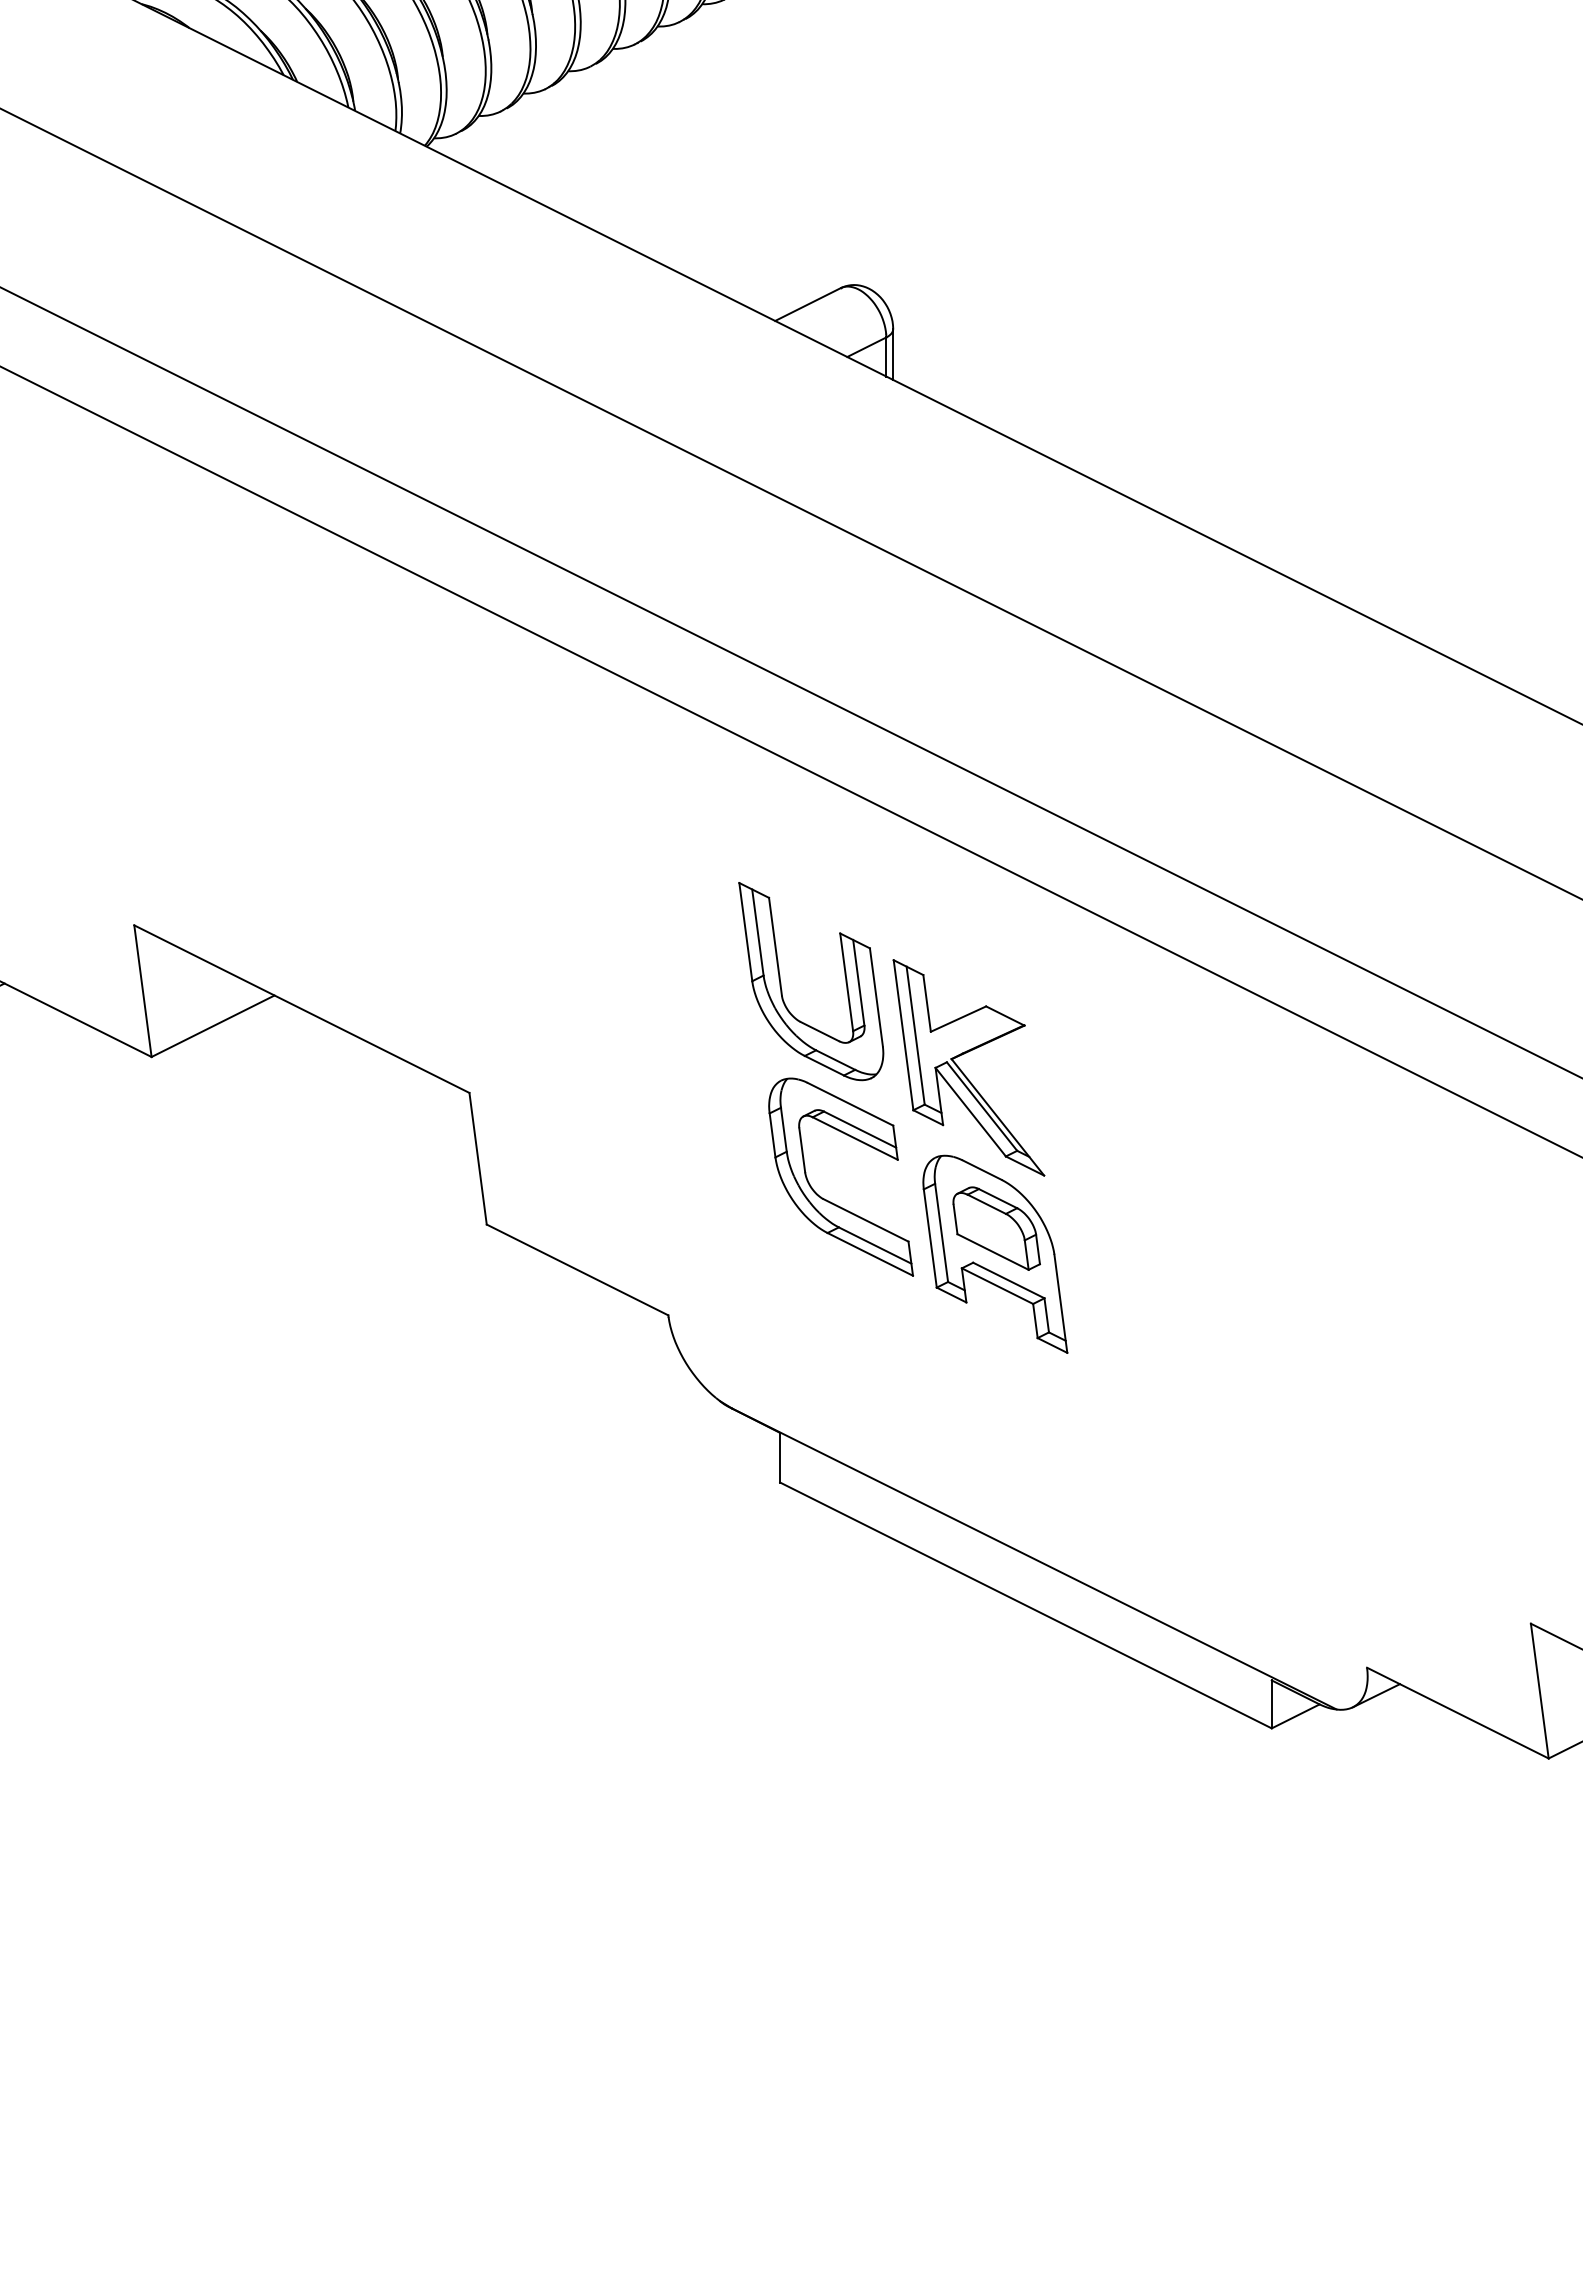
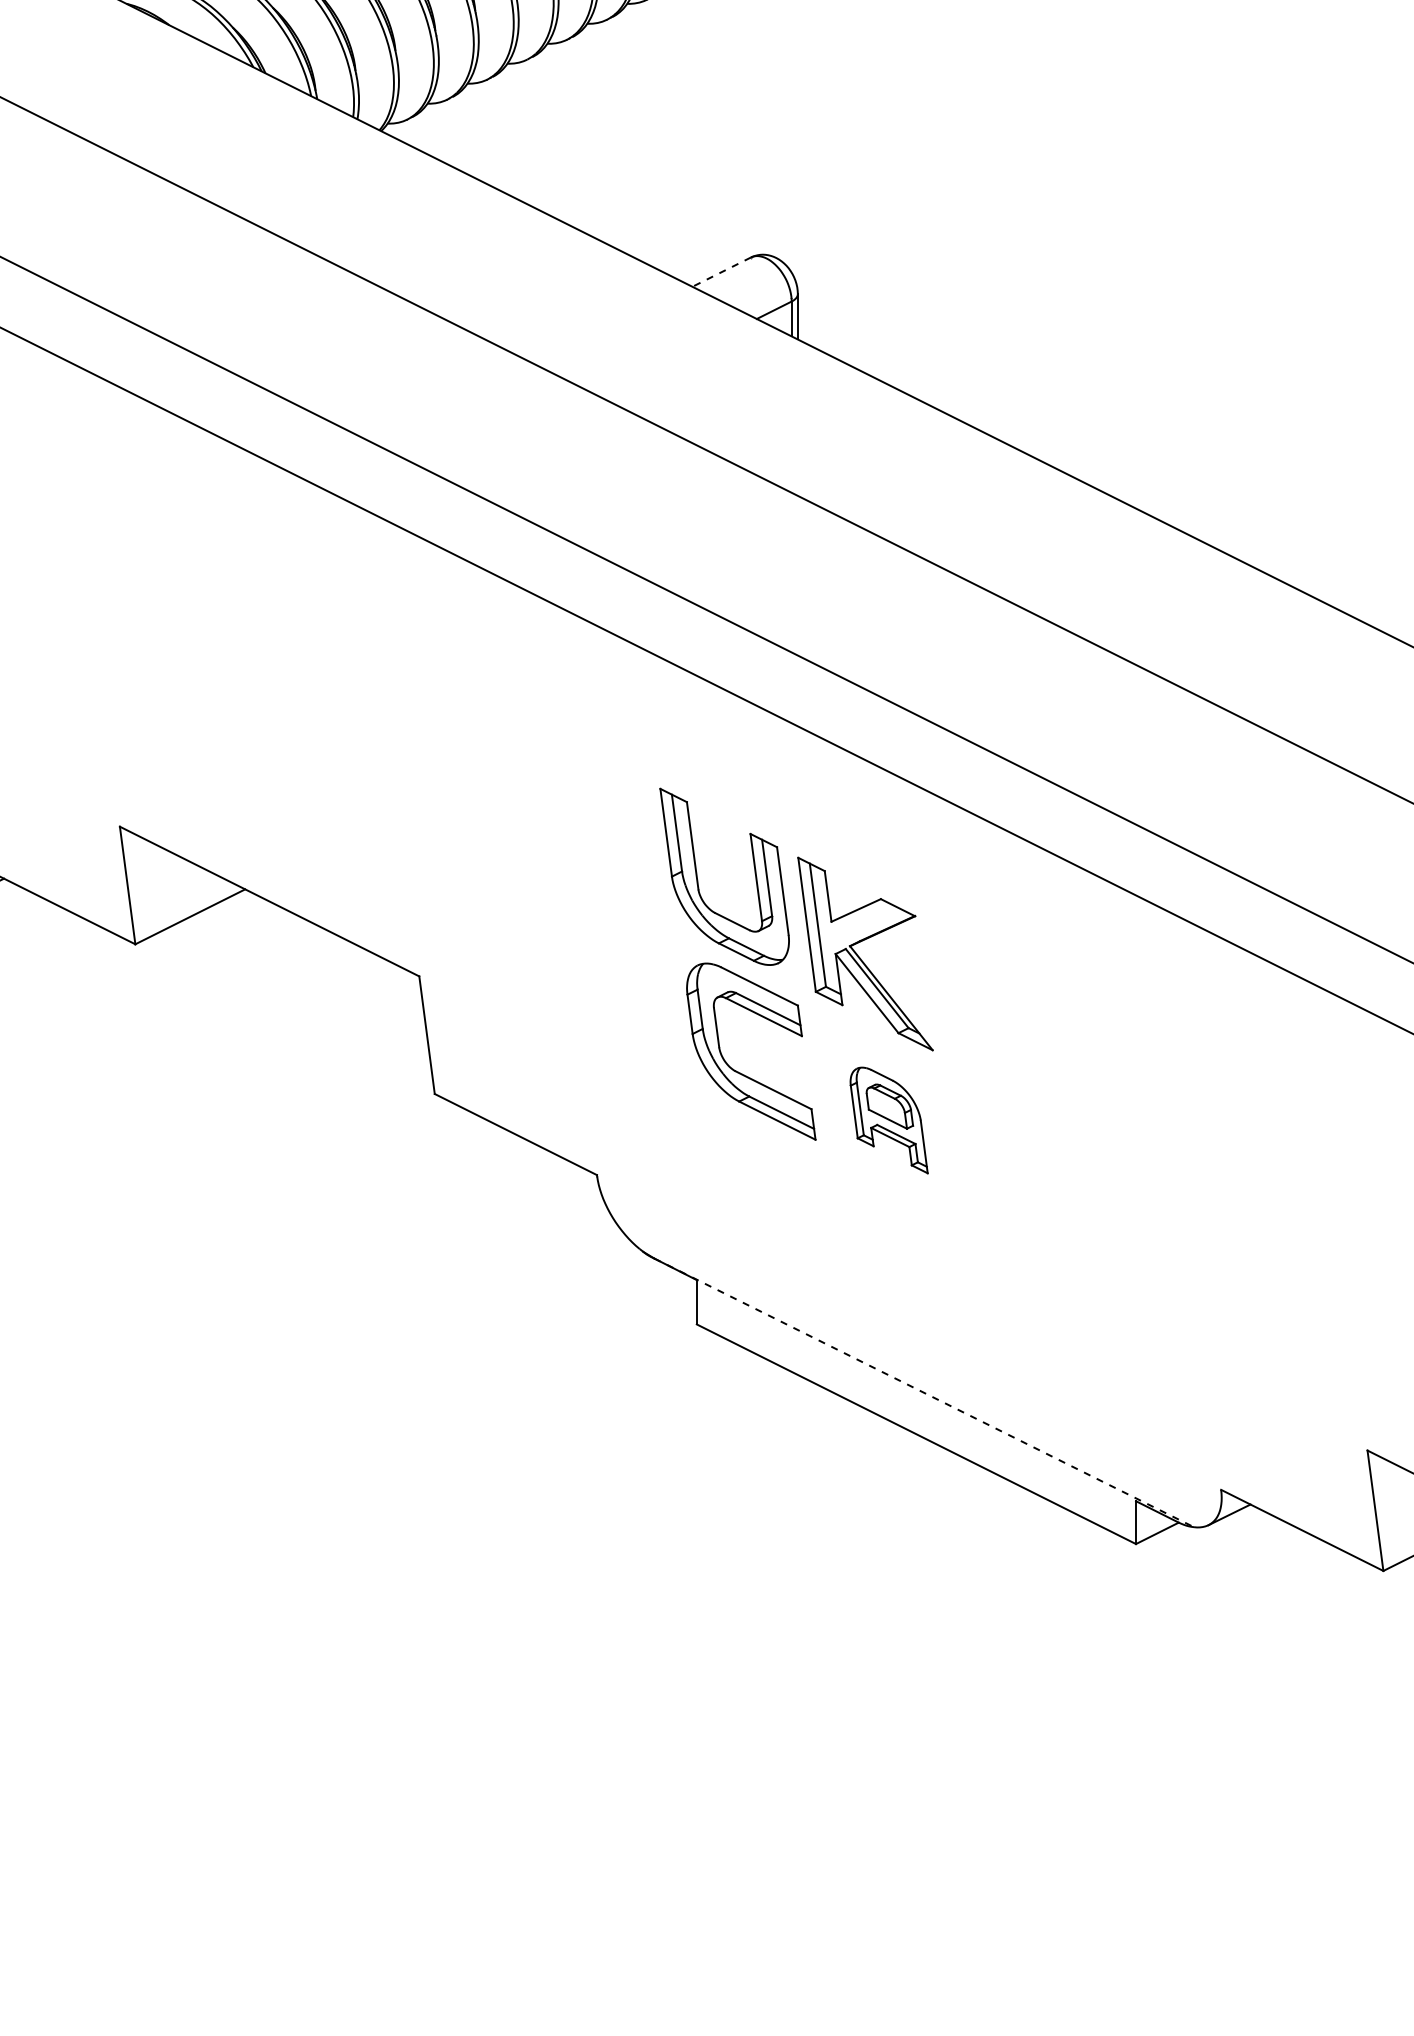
line: (807, 304) -> (721, 272), solid -> dashed
part: (995, 1253) -> (889, 1119), size x0.6
line: (1035, 1559) -> (924, 1393), solid -> dashed

